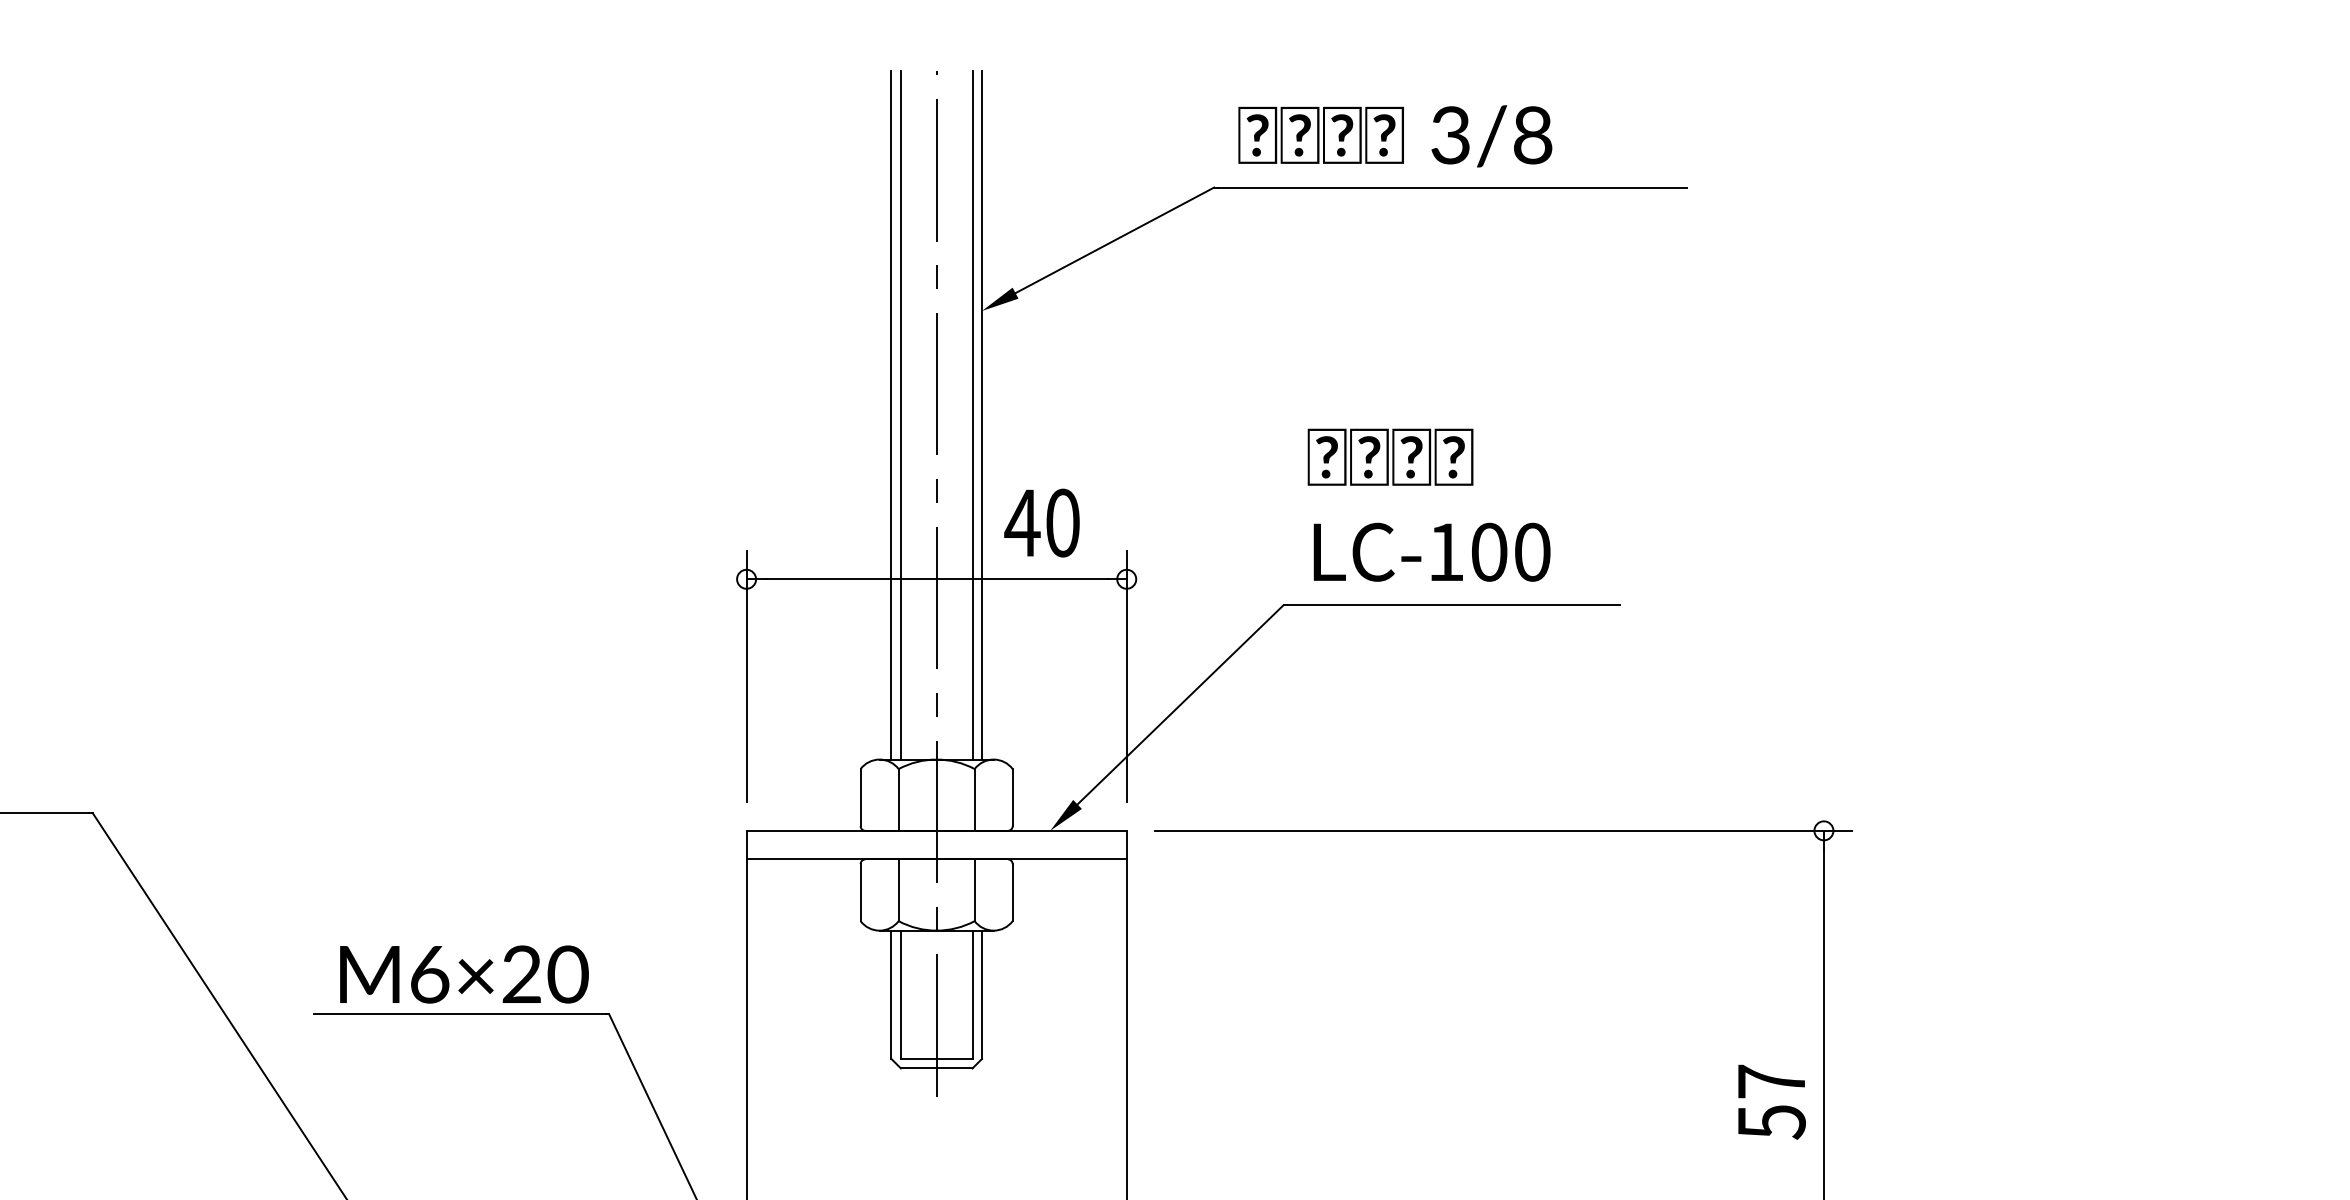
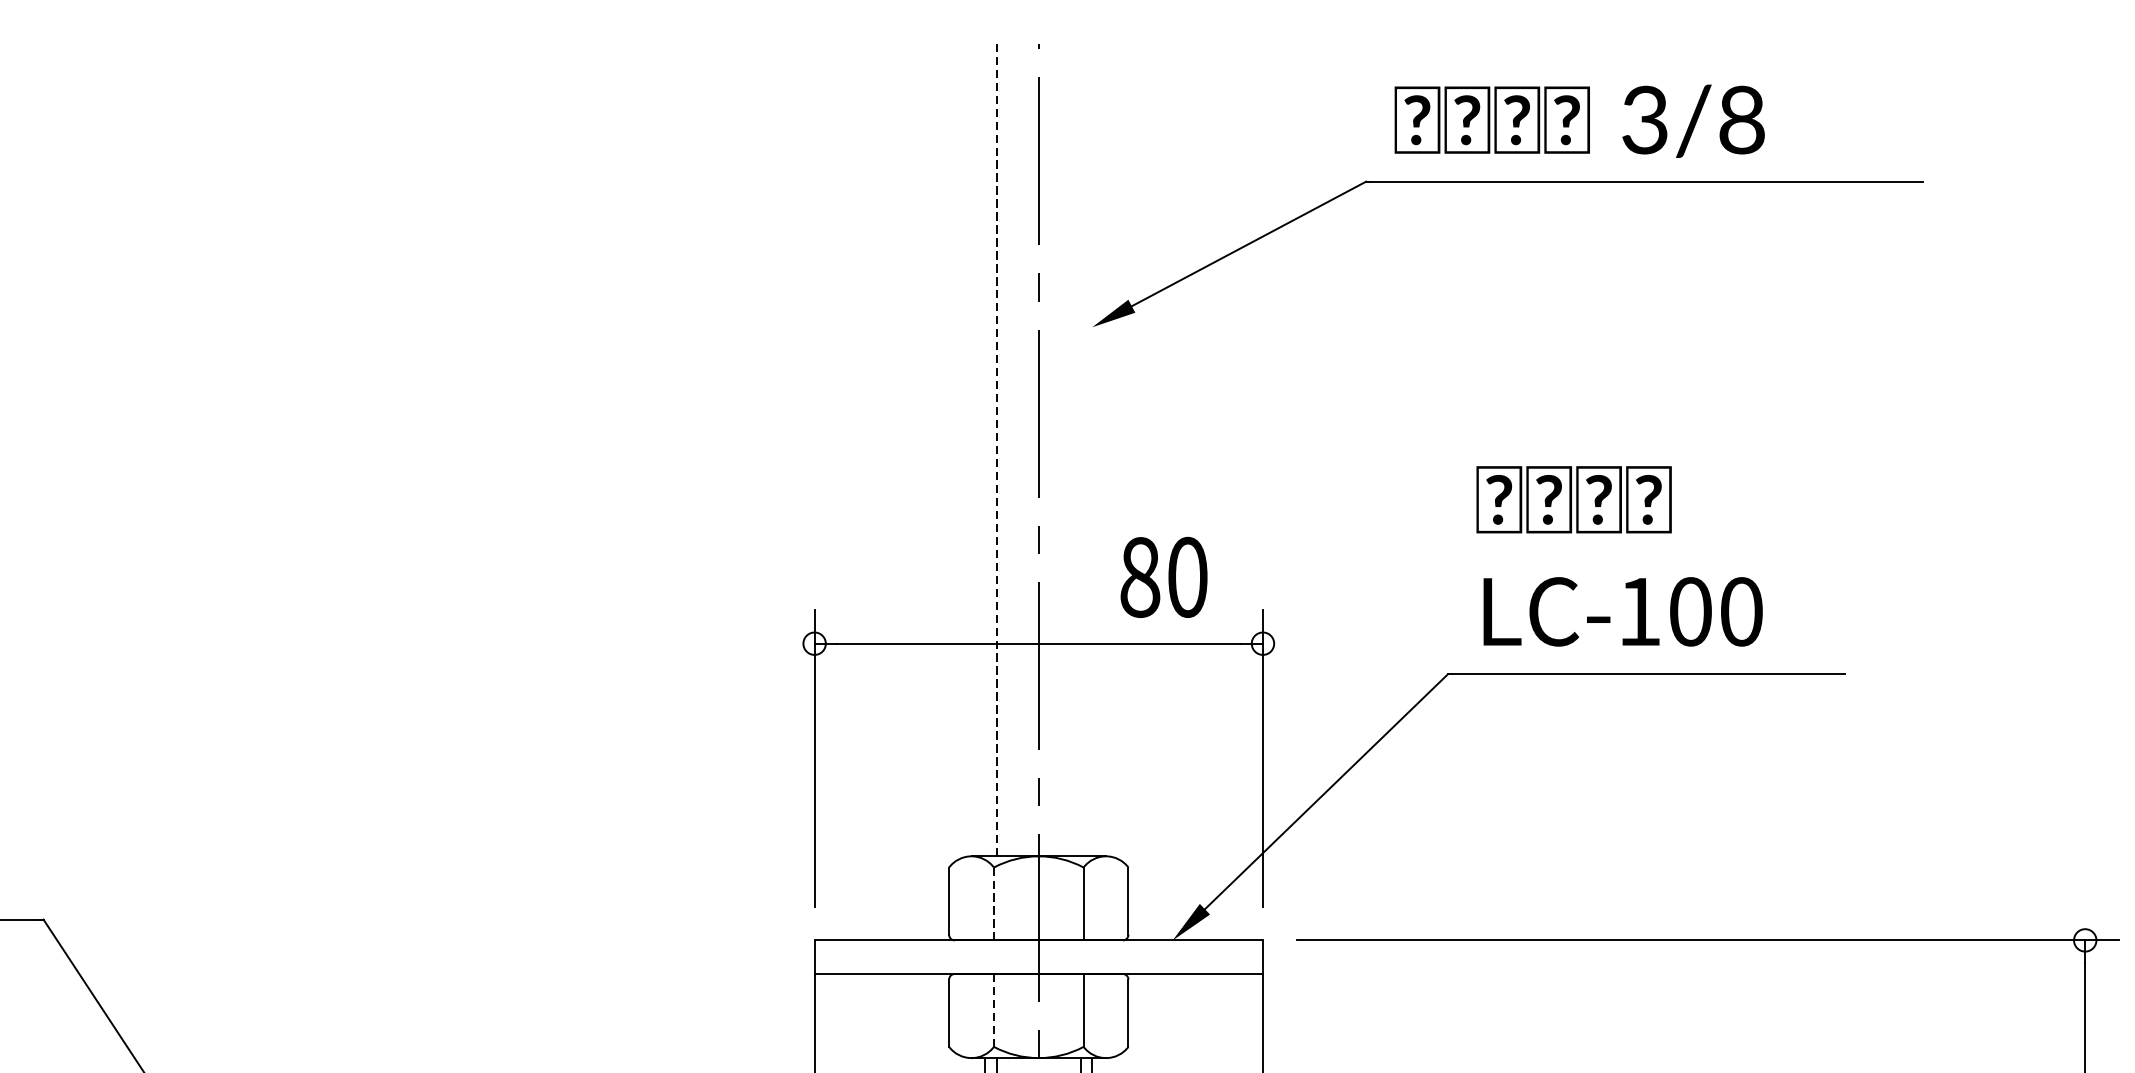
line: (891, 414) -> (985, 449), removed
line: (972, 414) -> (1081, 449), removed
line: (982, 414) -> (1092, 449), removed
line: (900, 415) -> (996, 450), solid -> dashed
text: (1022, 522) -> (1140, 576), 40 -> 80
line: (898, 799) -> (993, 903), solid -> dashed
line: (898, 890) -> (993, 1010), solid -> dashed

